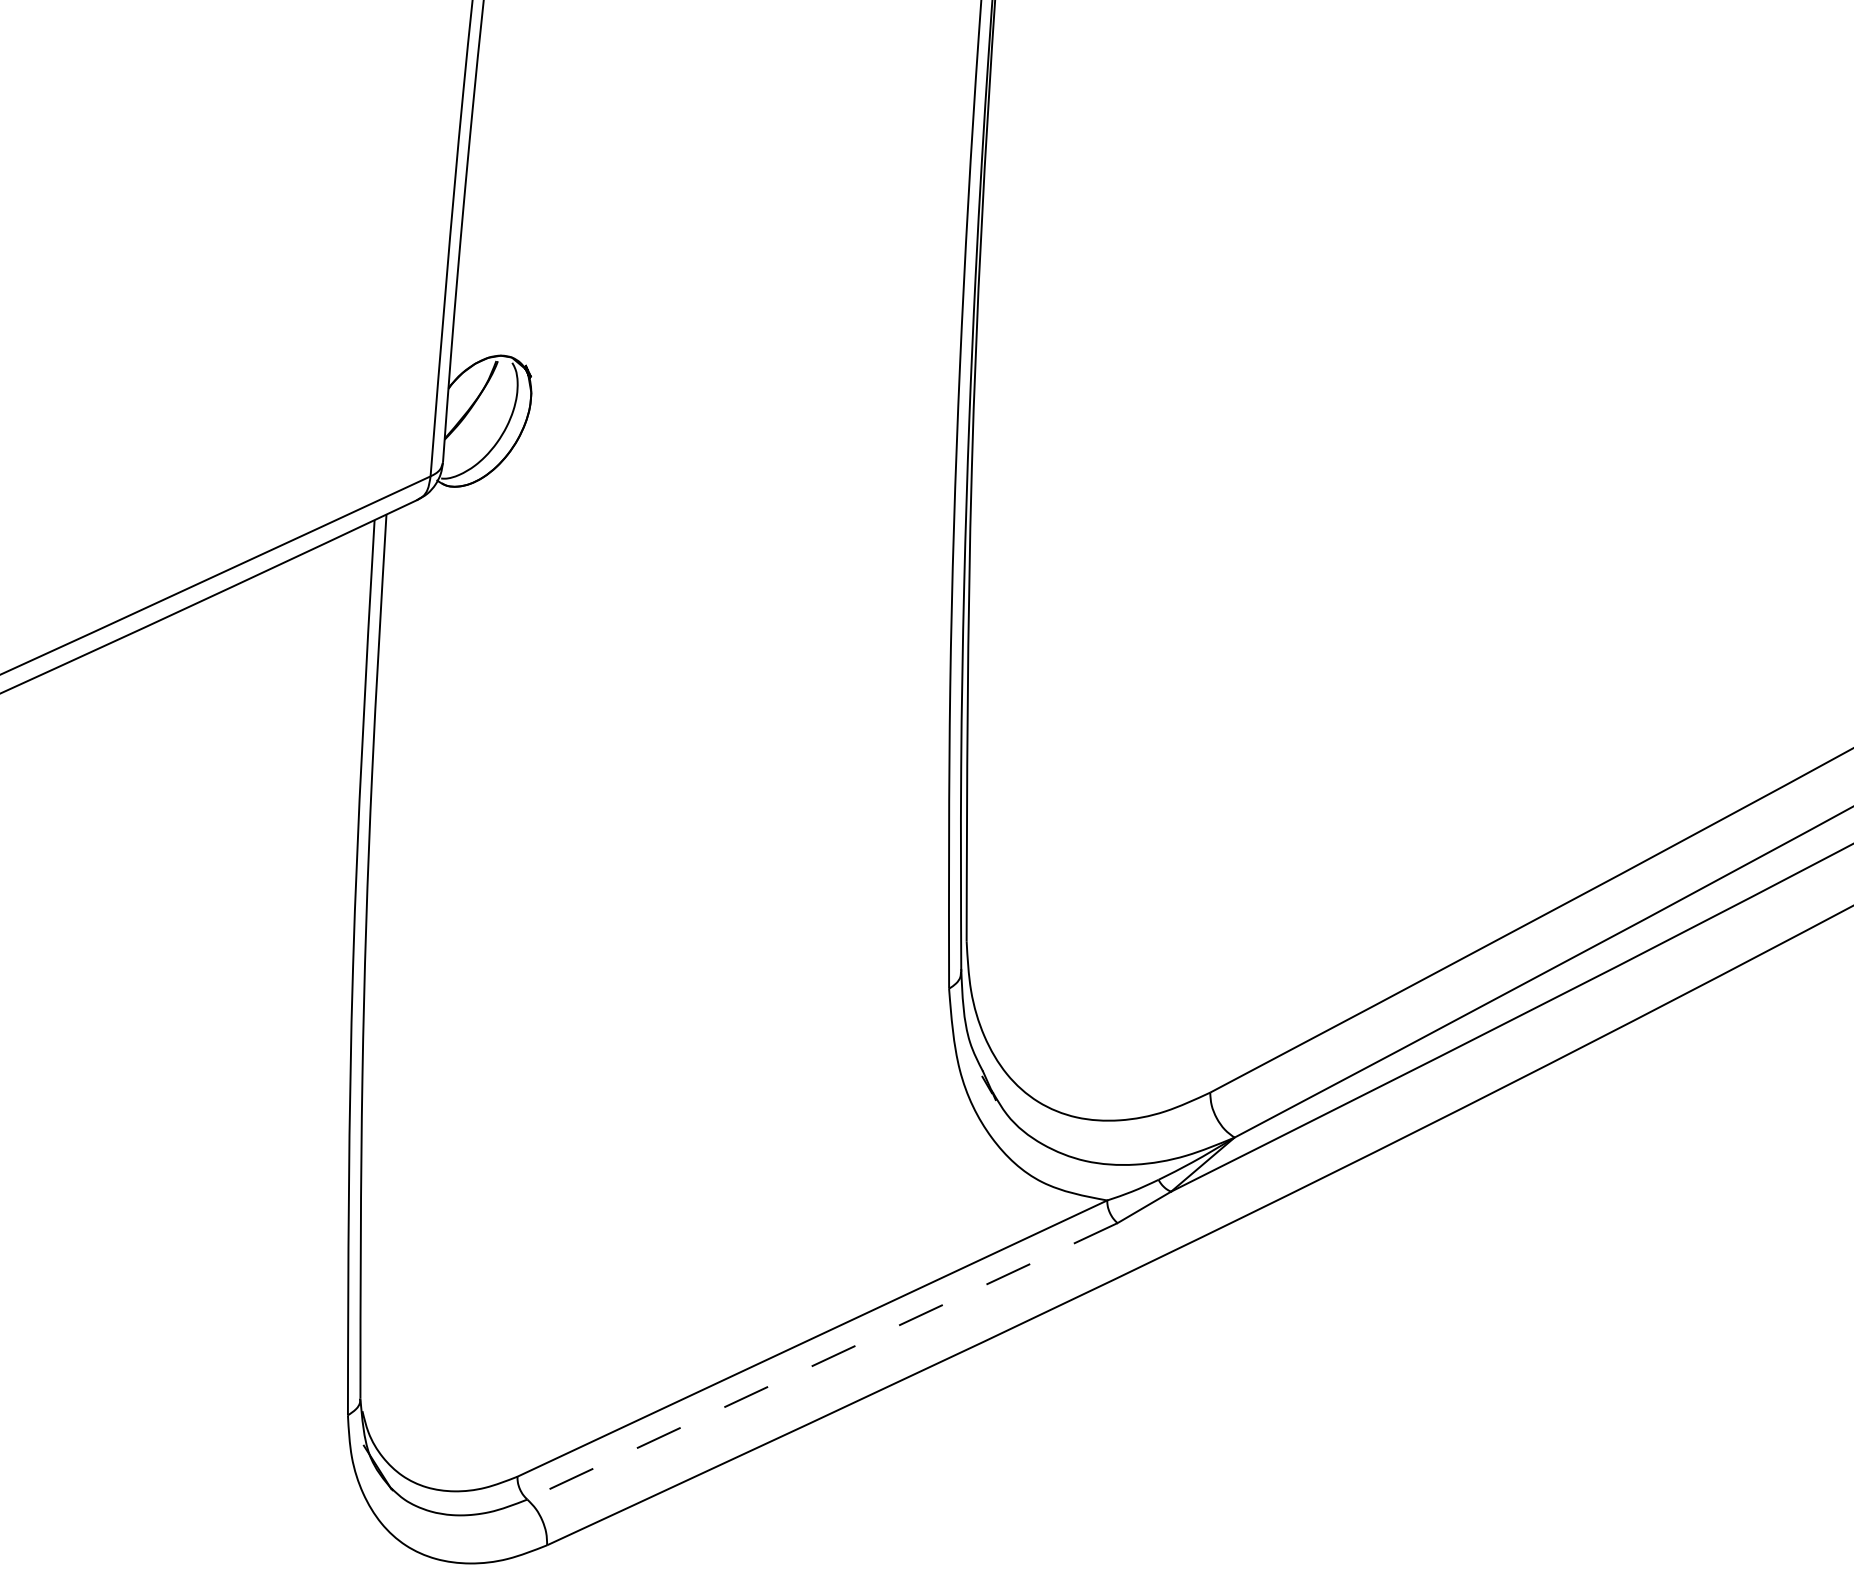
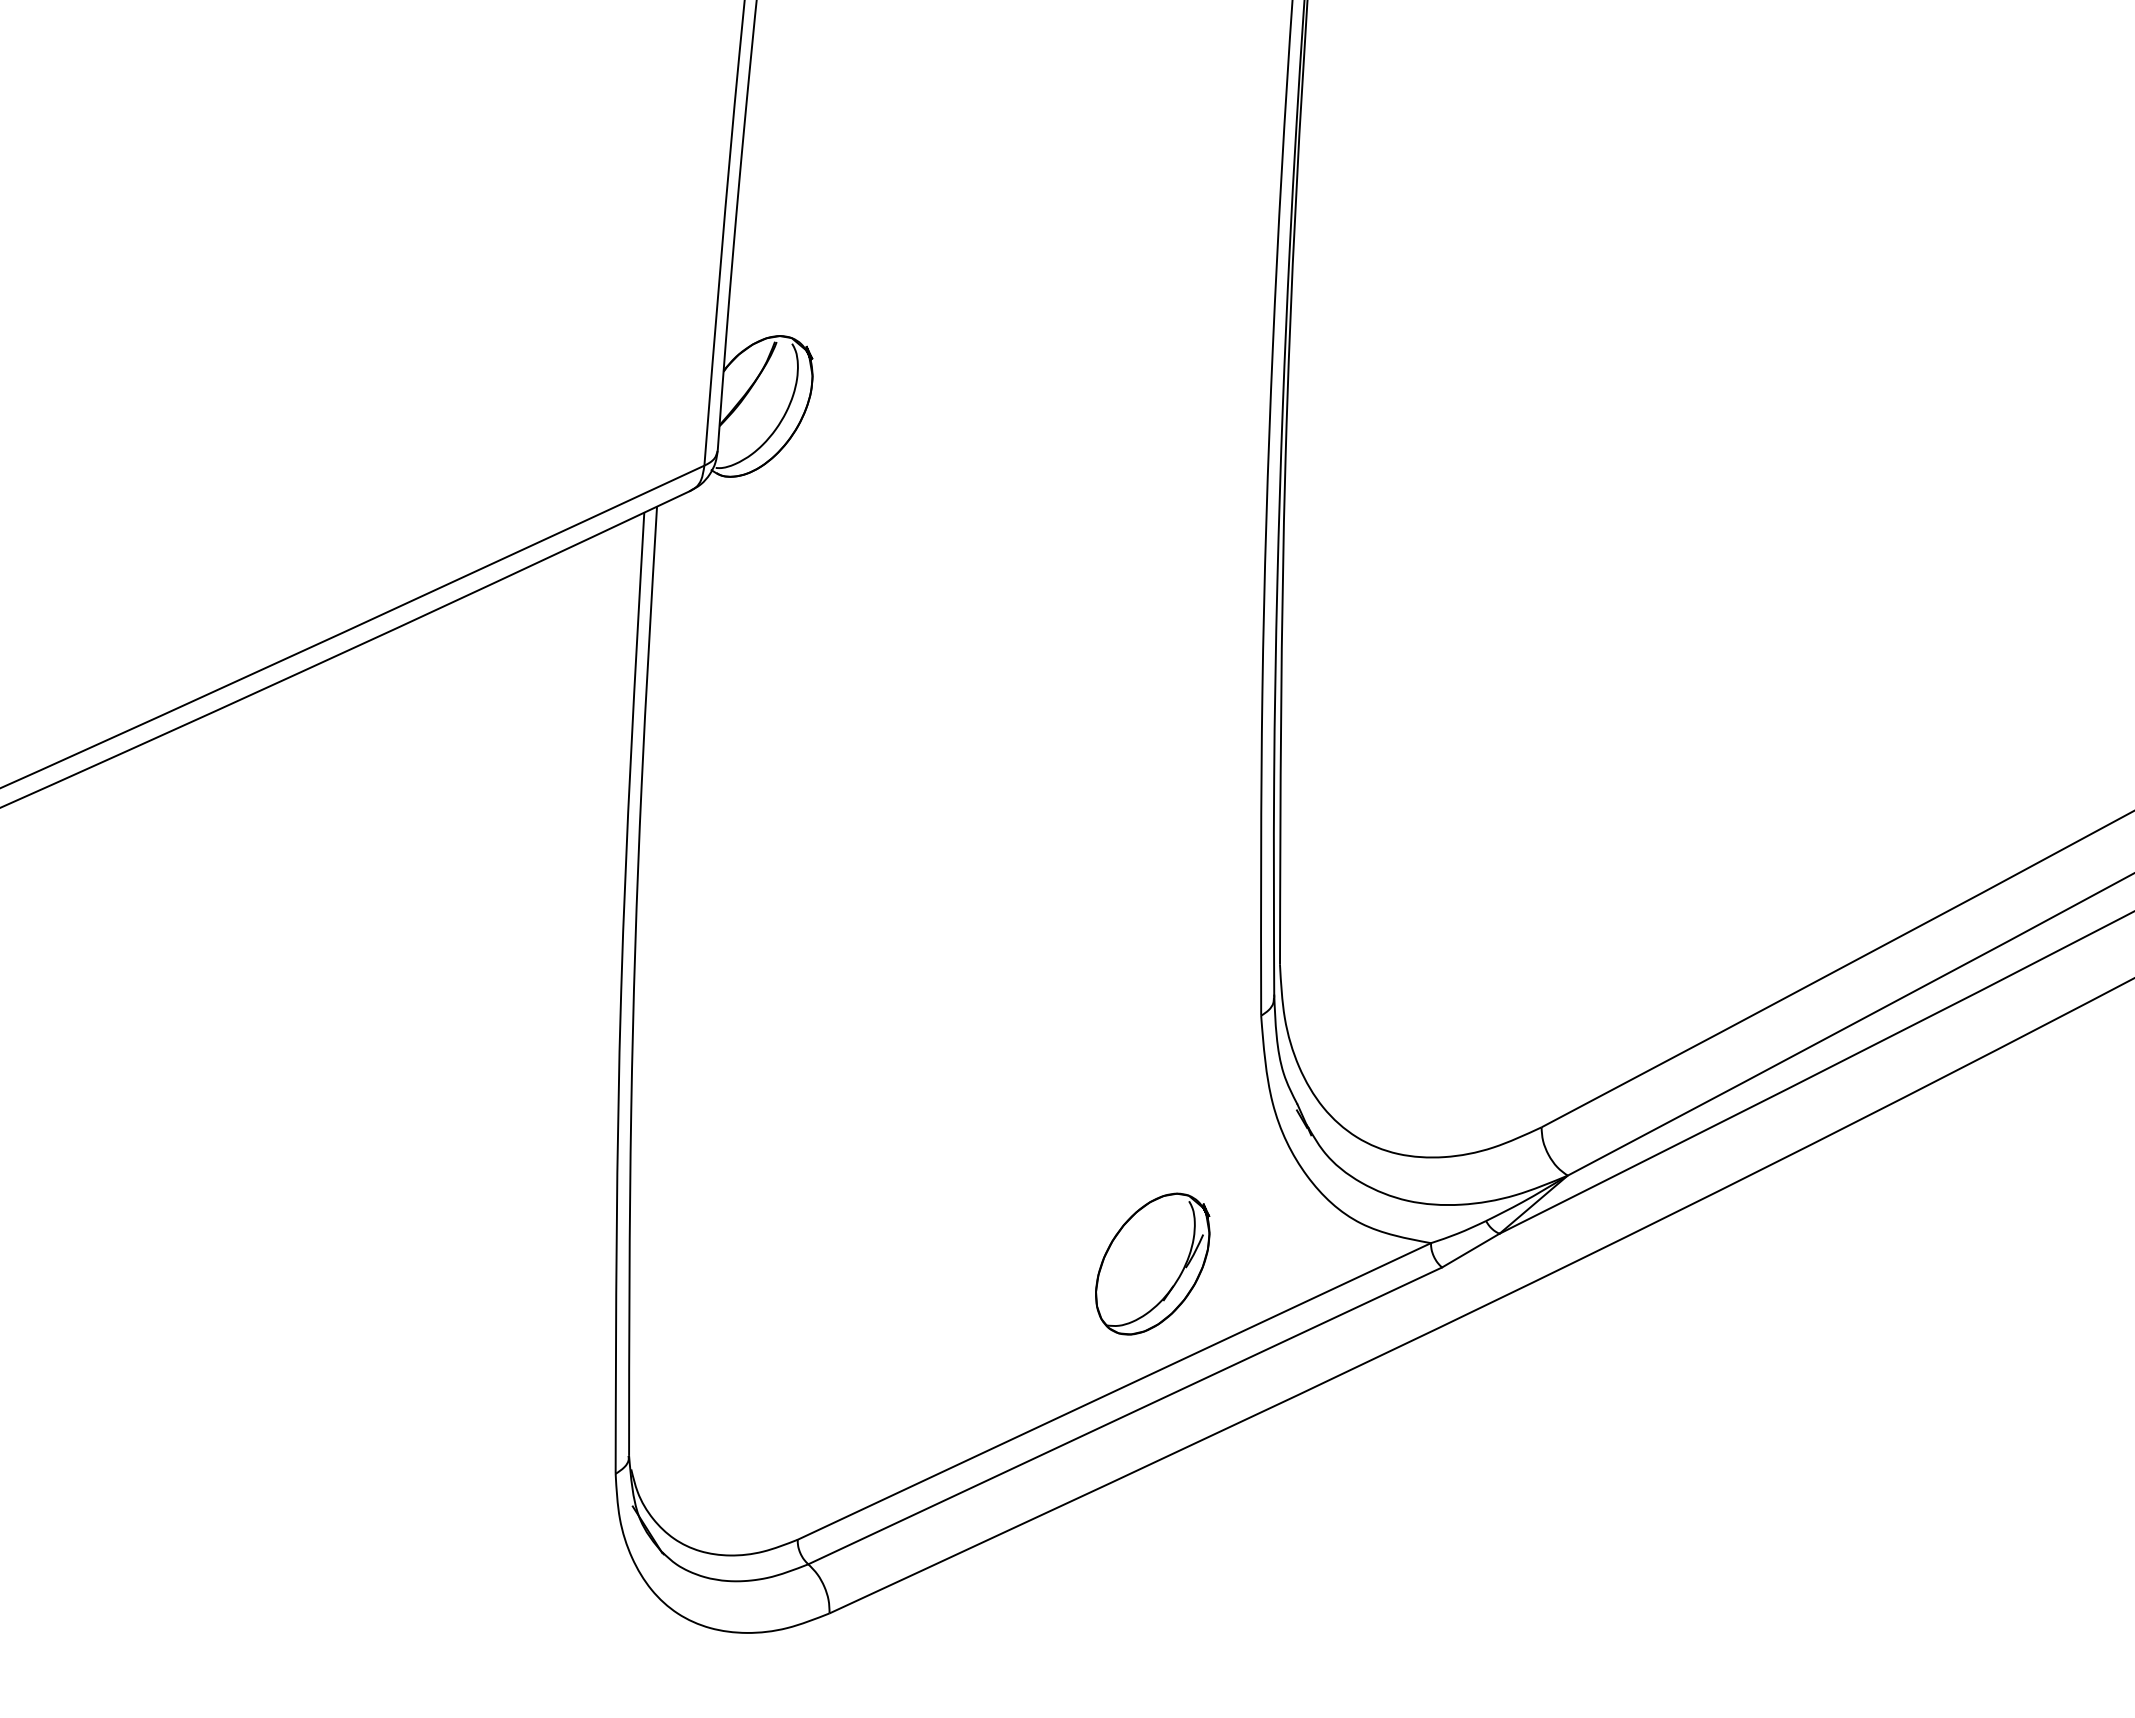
part: (847, 1219) -> (1152, 1263), added
line: (822, 1360) -> (1125, 1415), dashed -> solid

